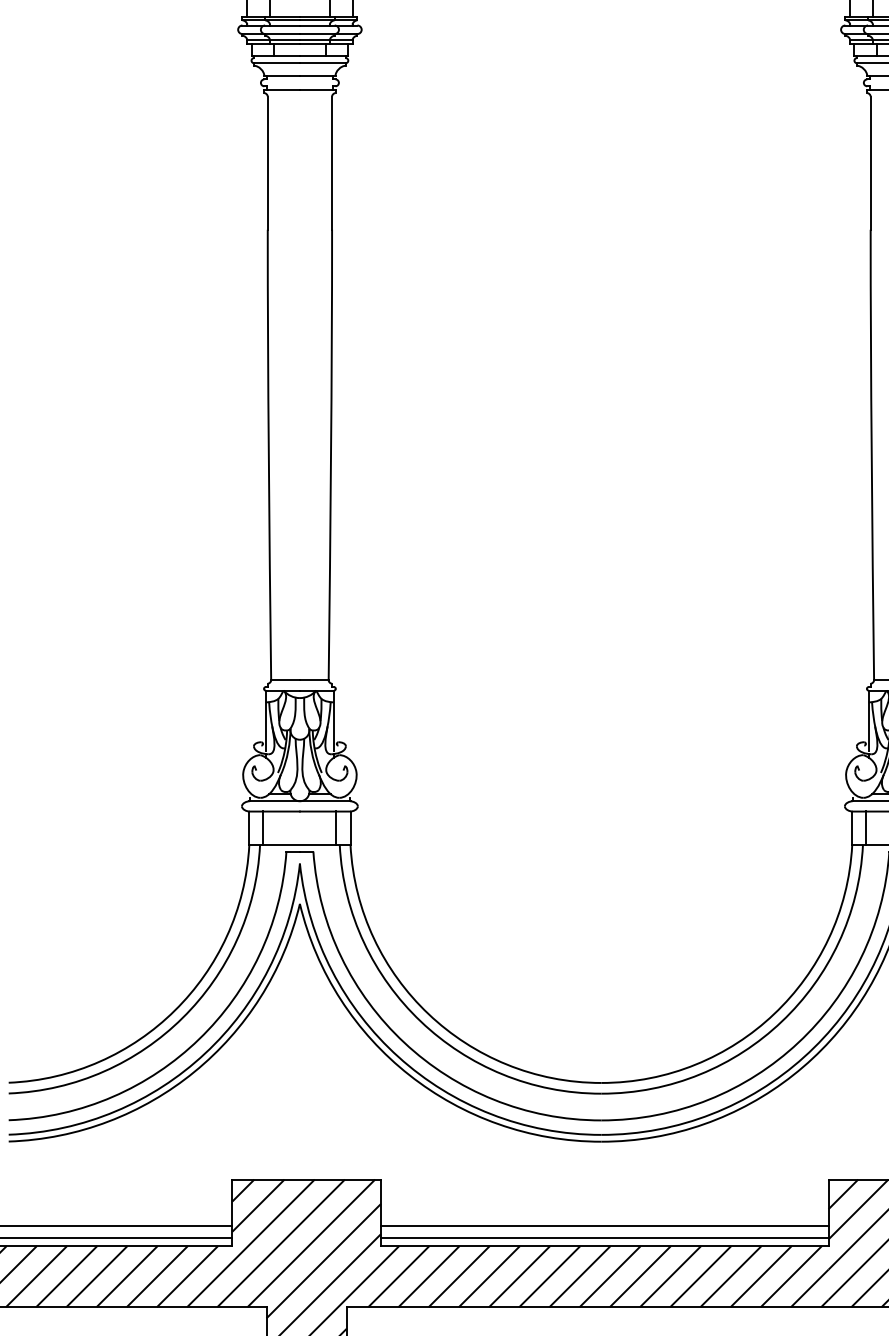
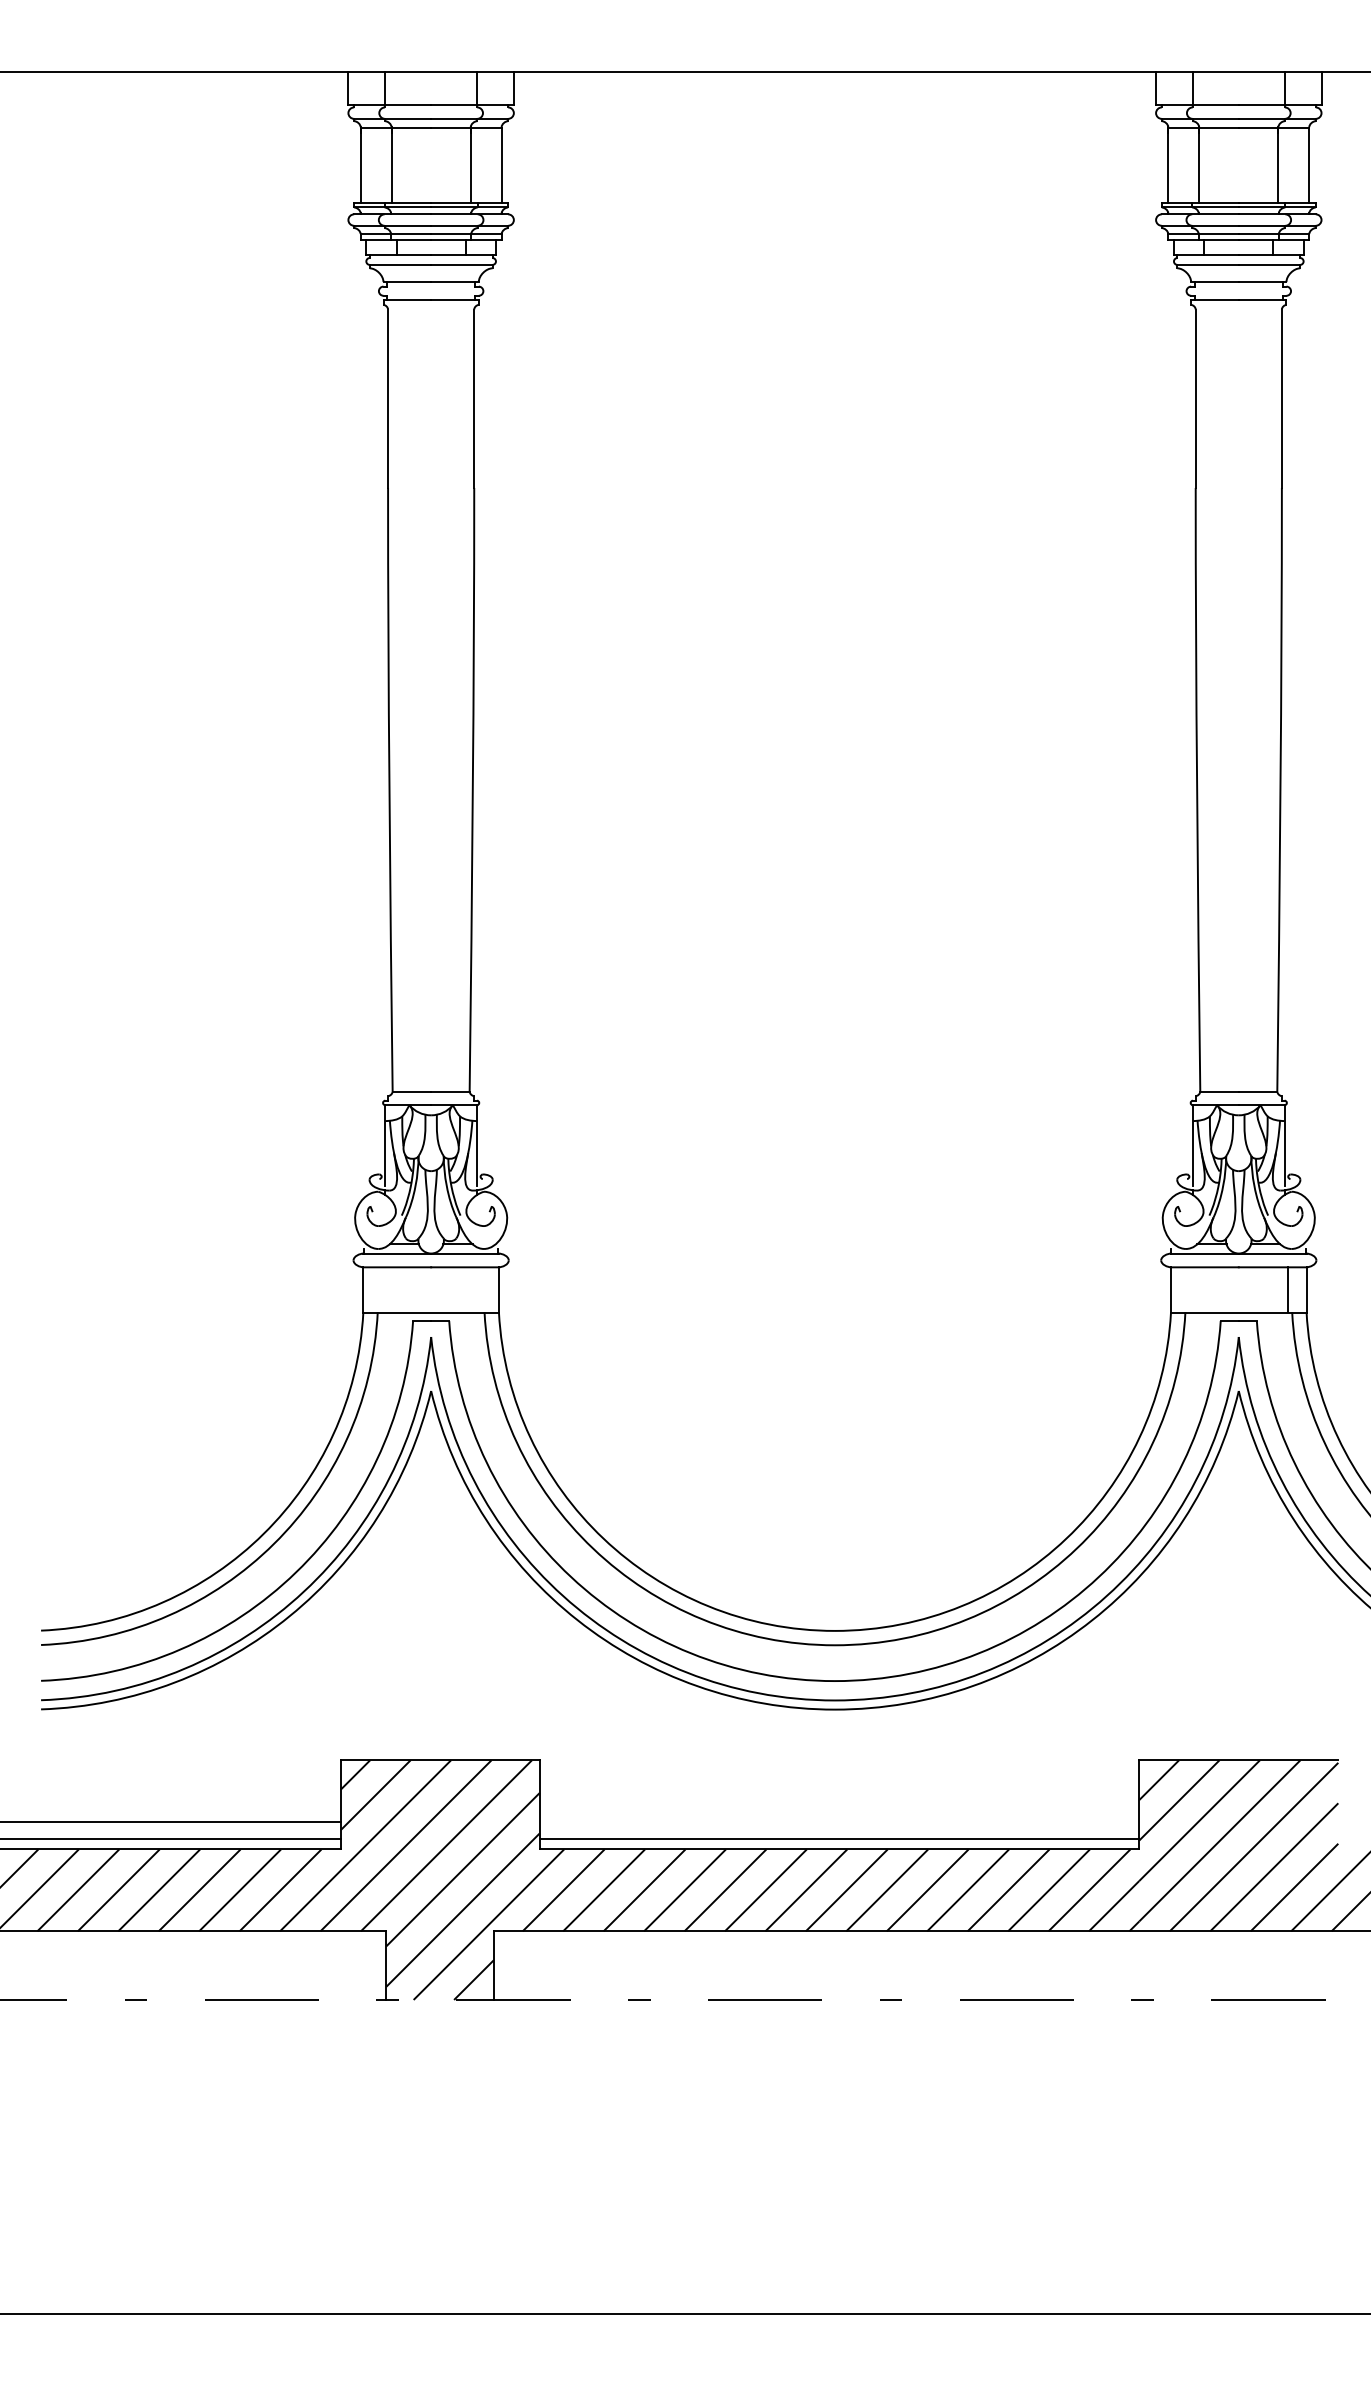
line: (263, 828) -> (382, 1289), removed
line: (336, 828) -> (479, 1289), removed
line: (866, 828) -> (1189, 1289), removed
line: (604, 1225) -> (839, 1822), removed

